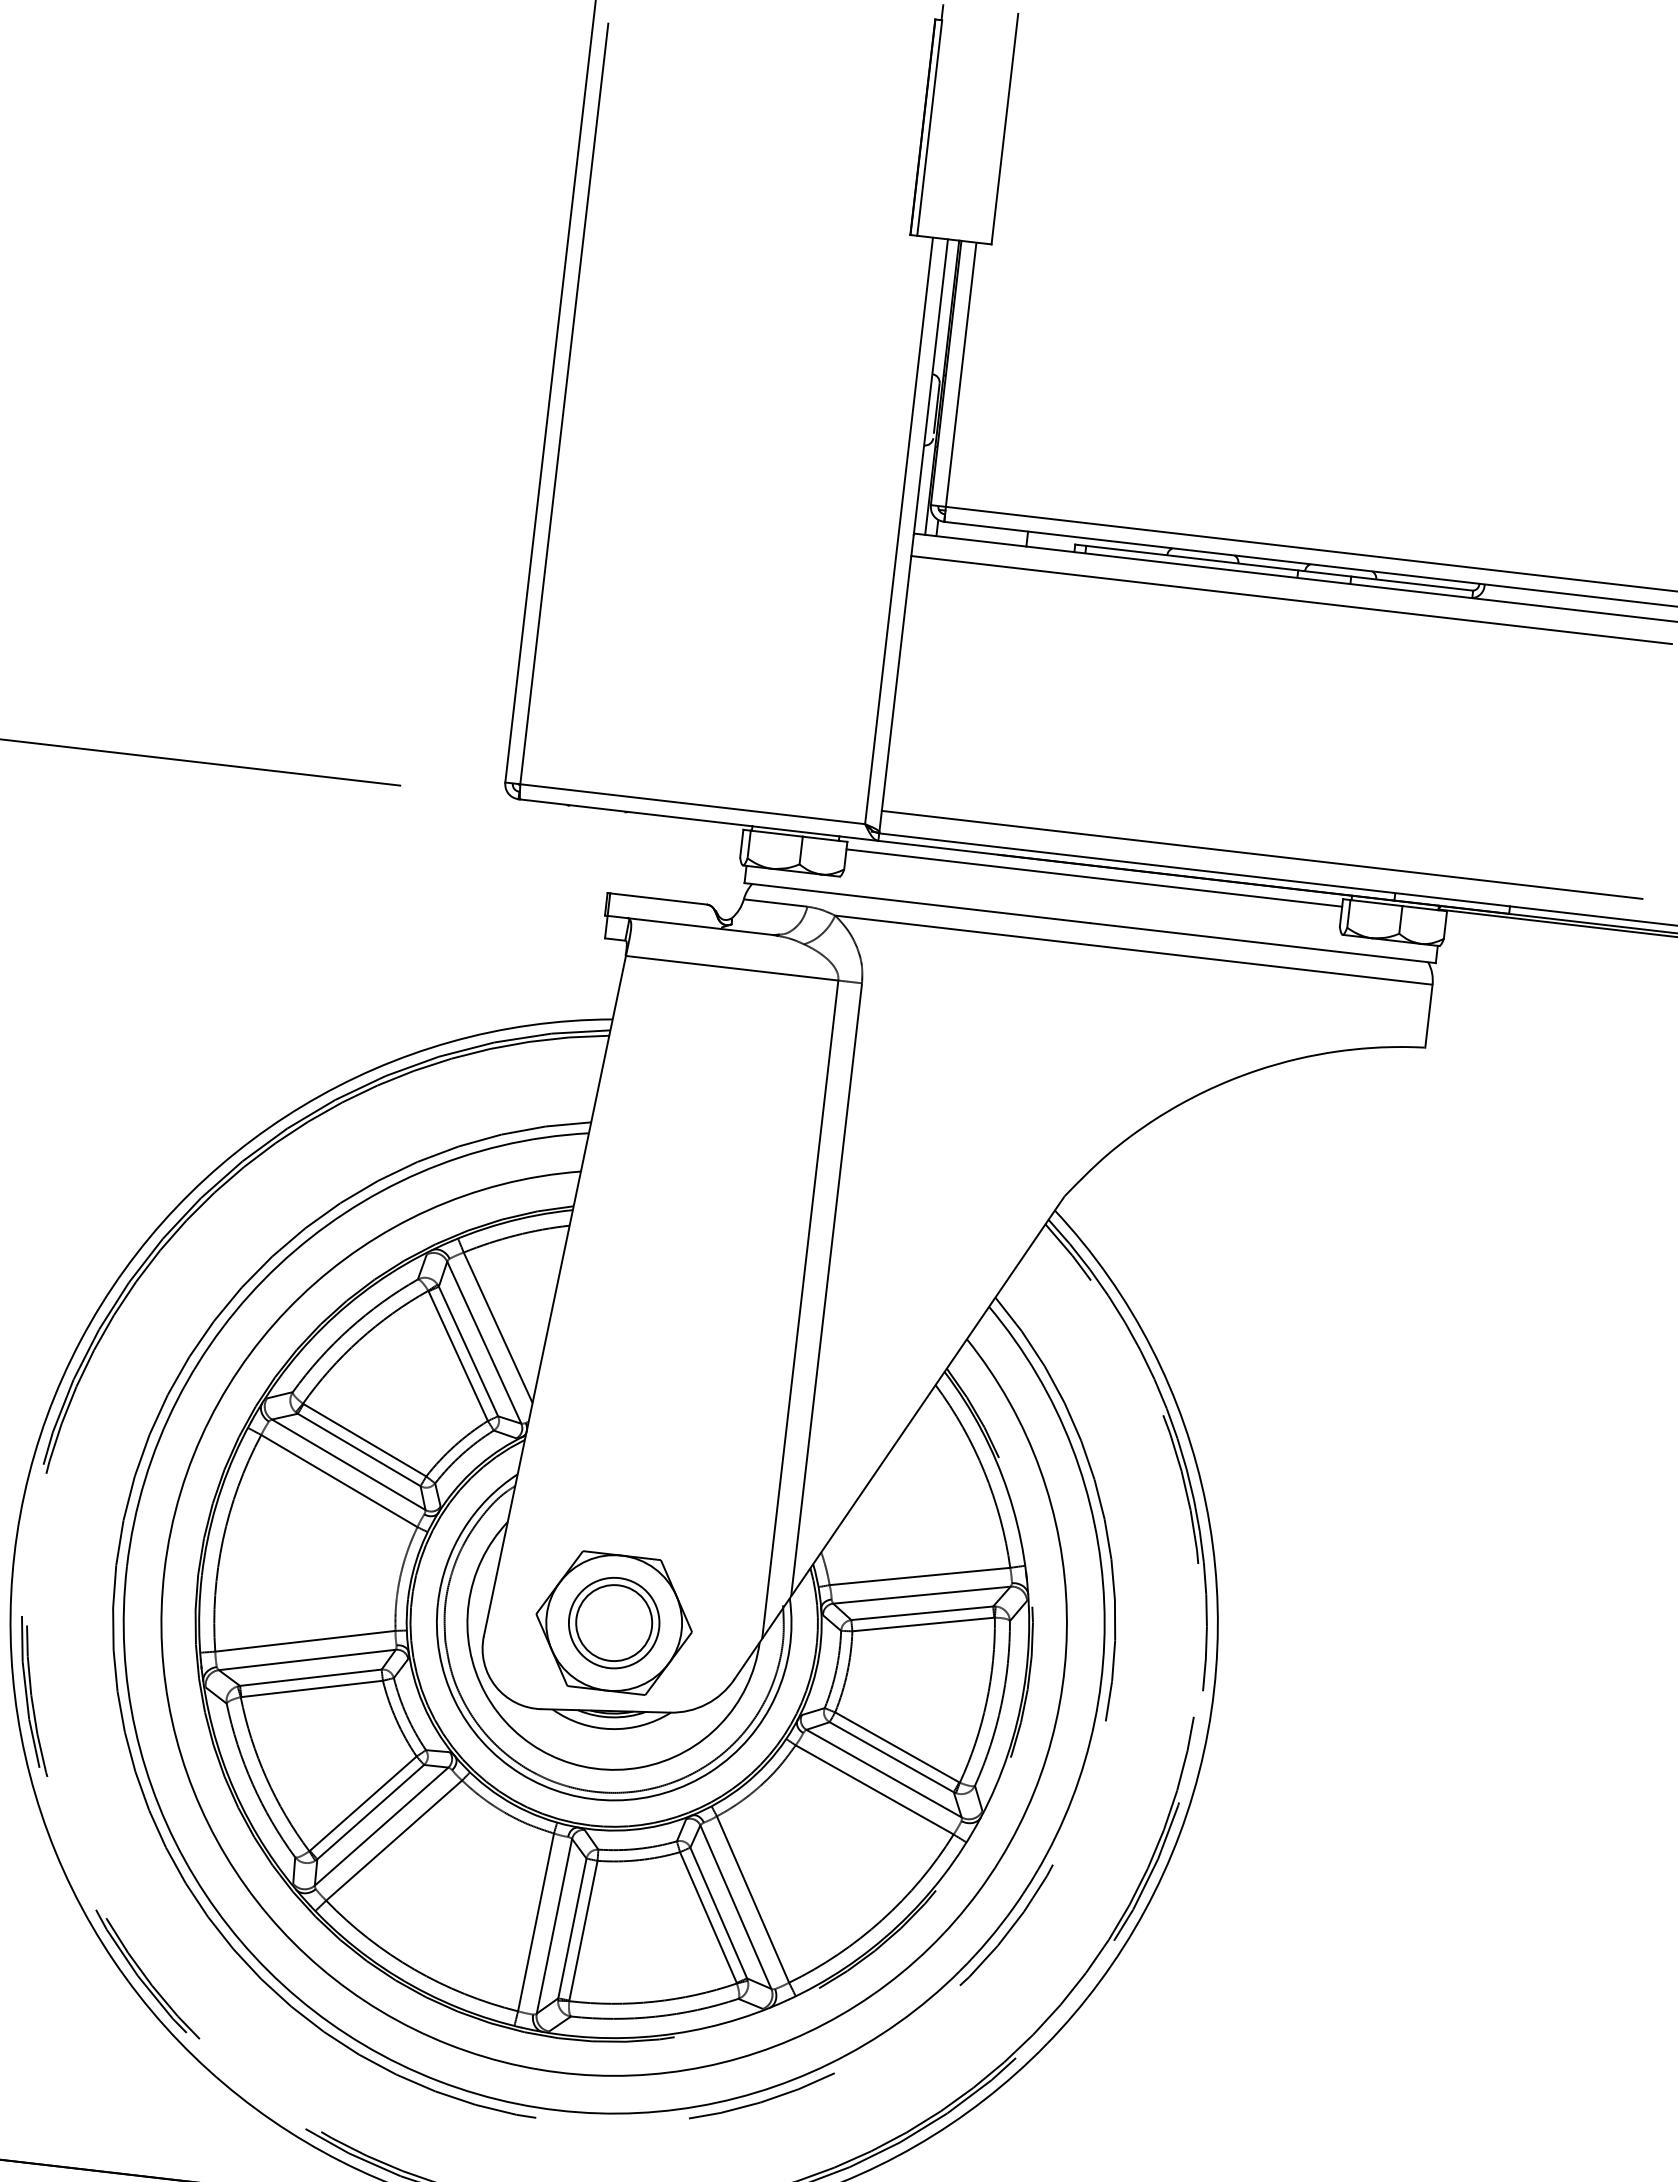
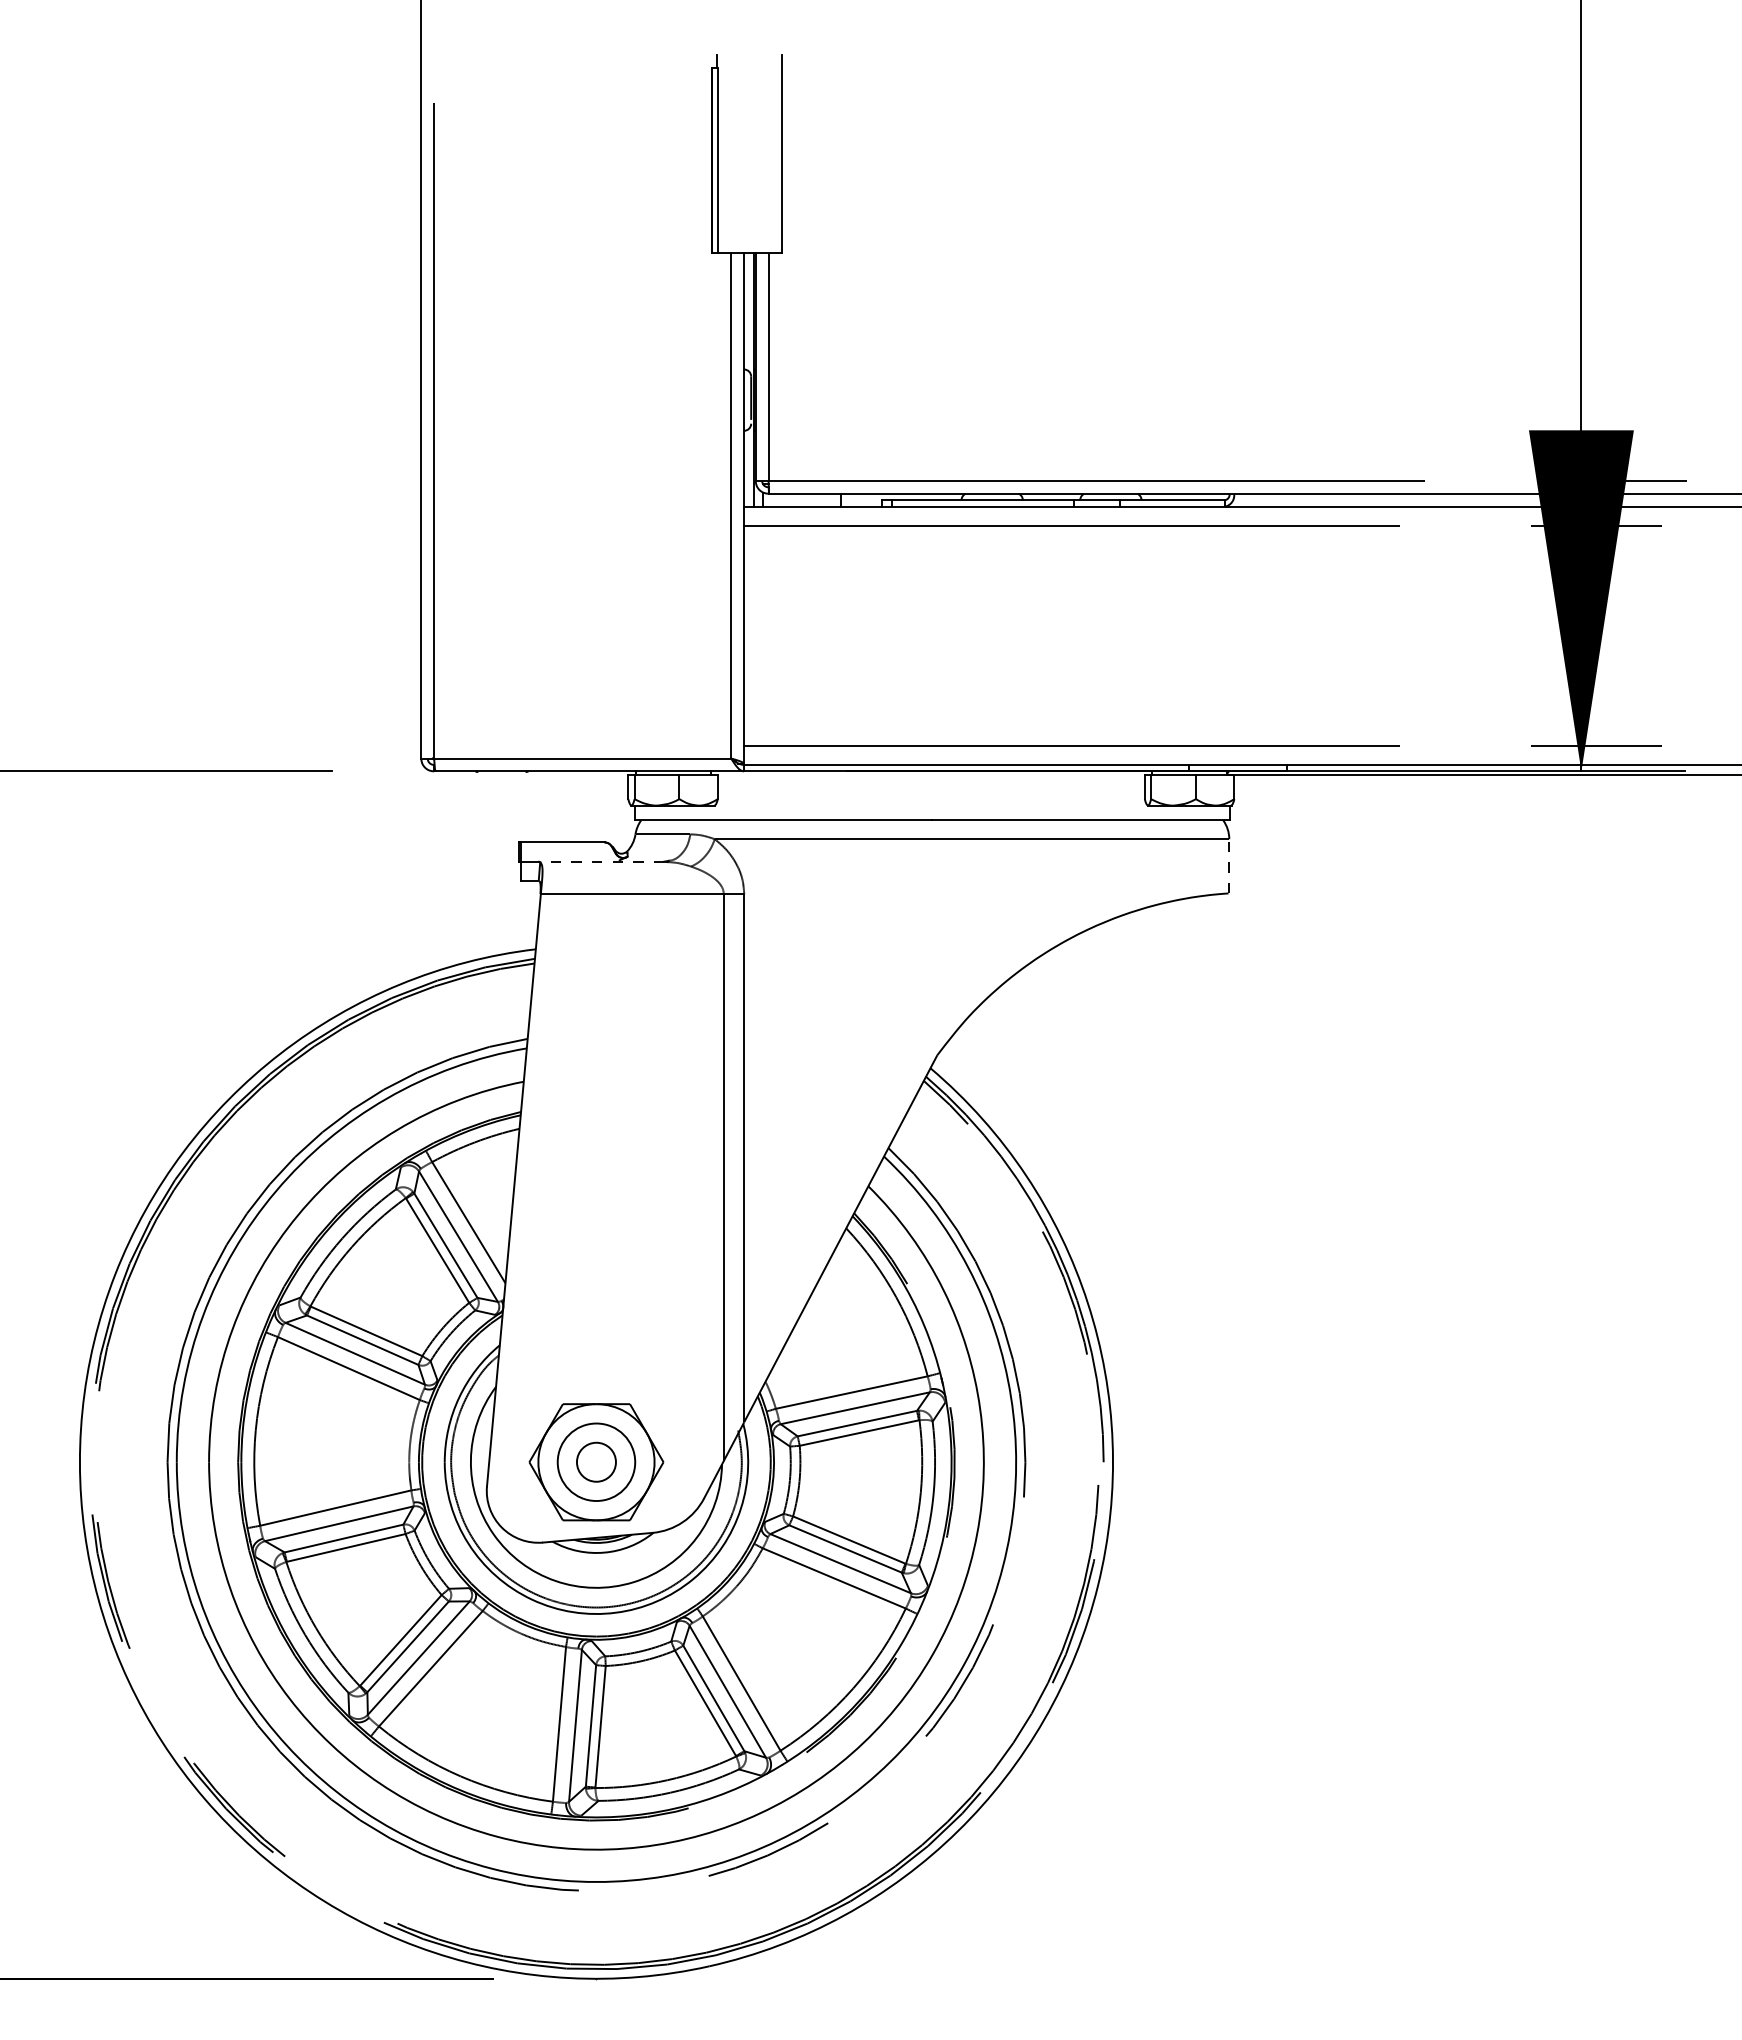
line: (1093, 877) -> (930, 781), removed
line: (700, 926) -> (601, 861), solid -> dashed
line: (1429, 1015) -> (1229, 865), solid -> dashed
circle: (613, 1622) -> (595, 1461), size x0.6

